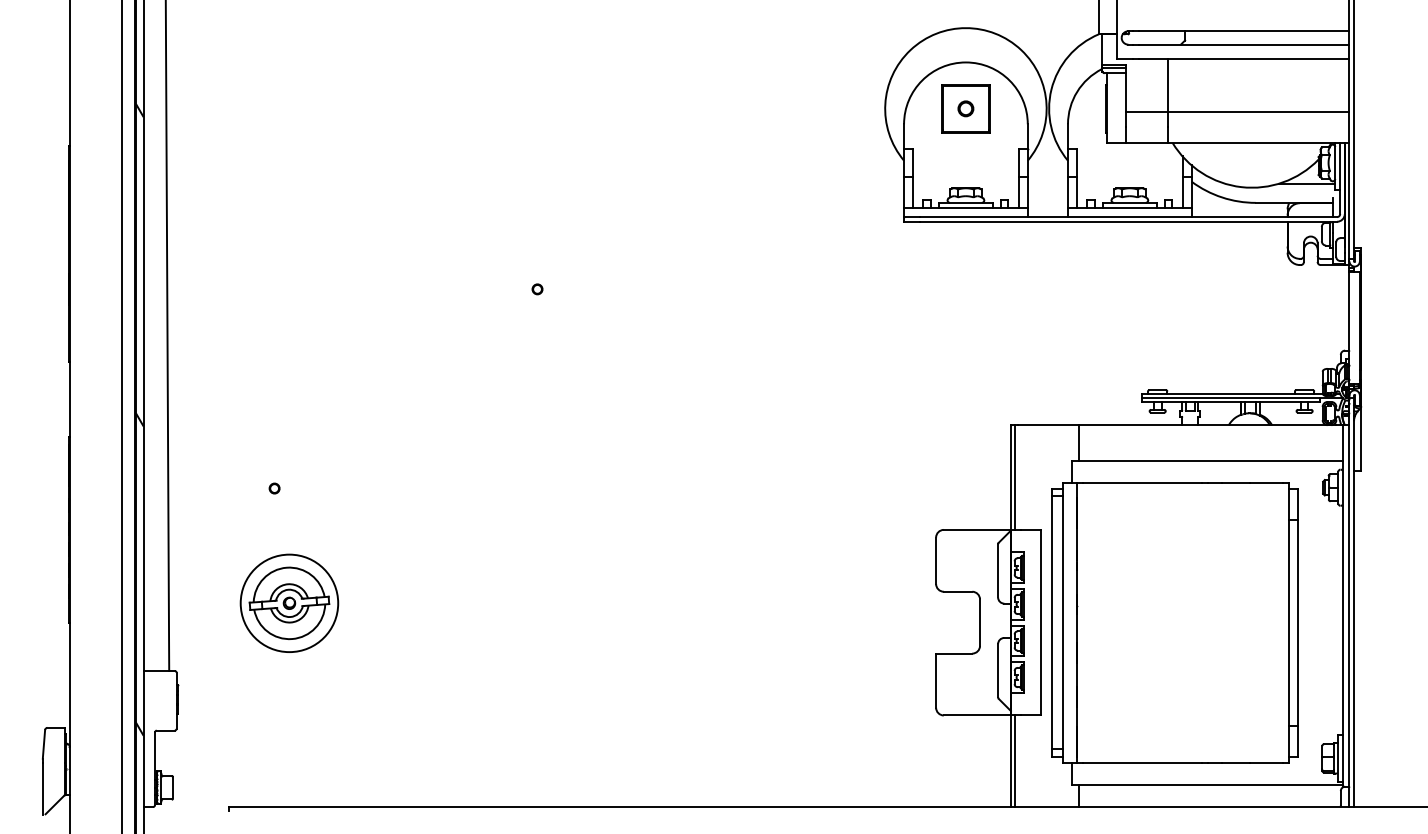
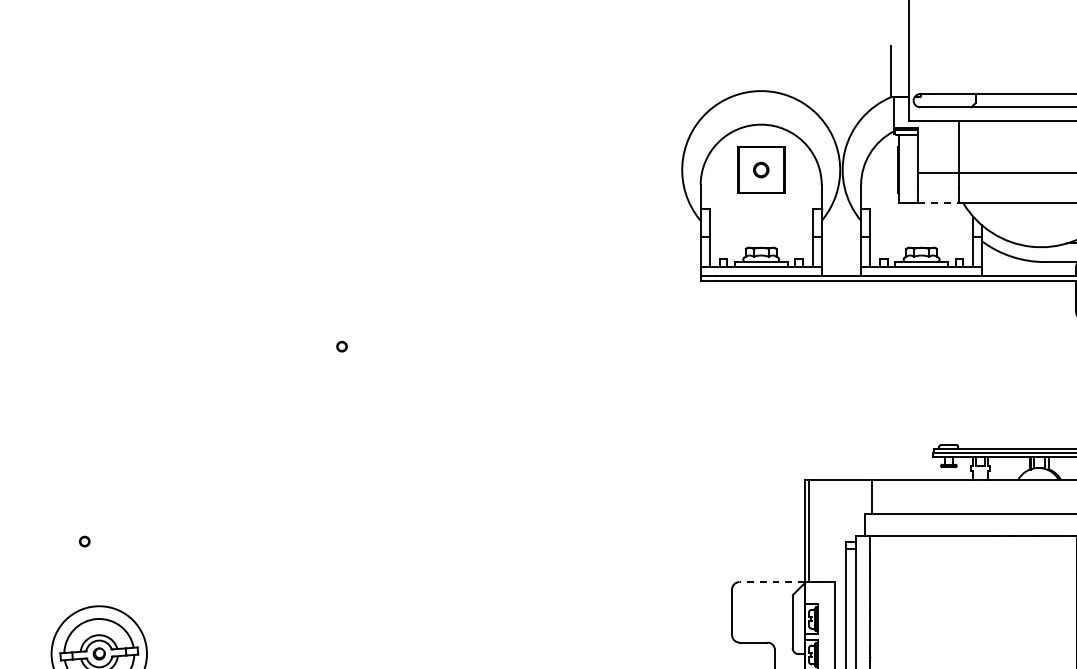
line: (1146, 142) -> (937, 202), solid -> dashed
line: (977, 529) -> (772, 581), solid -> dashed

